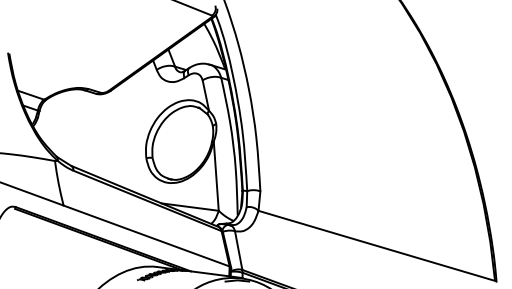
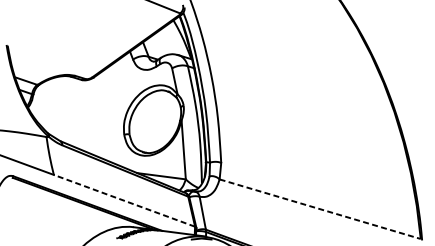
line: (146, 235) -> (124, 200), solid -> dashed
line: (377, 246) -> (320, 209), solid -> dashed

